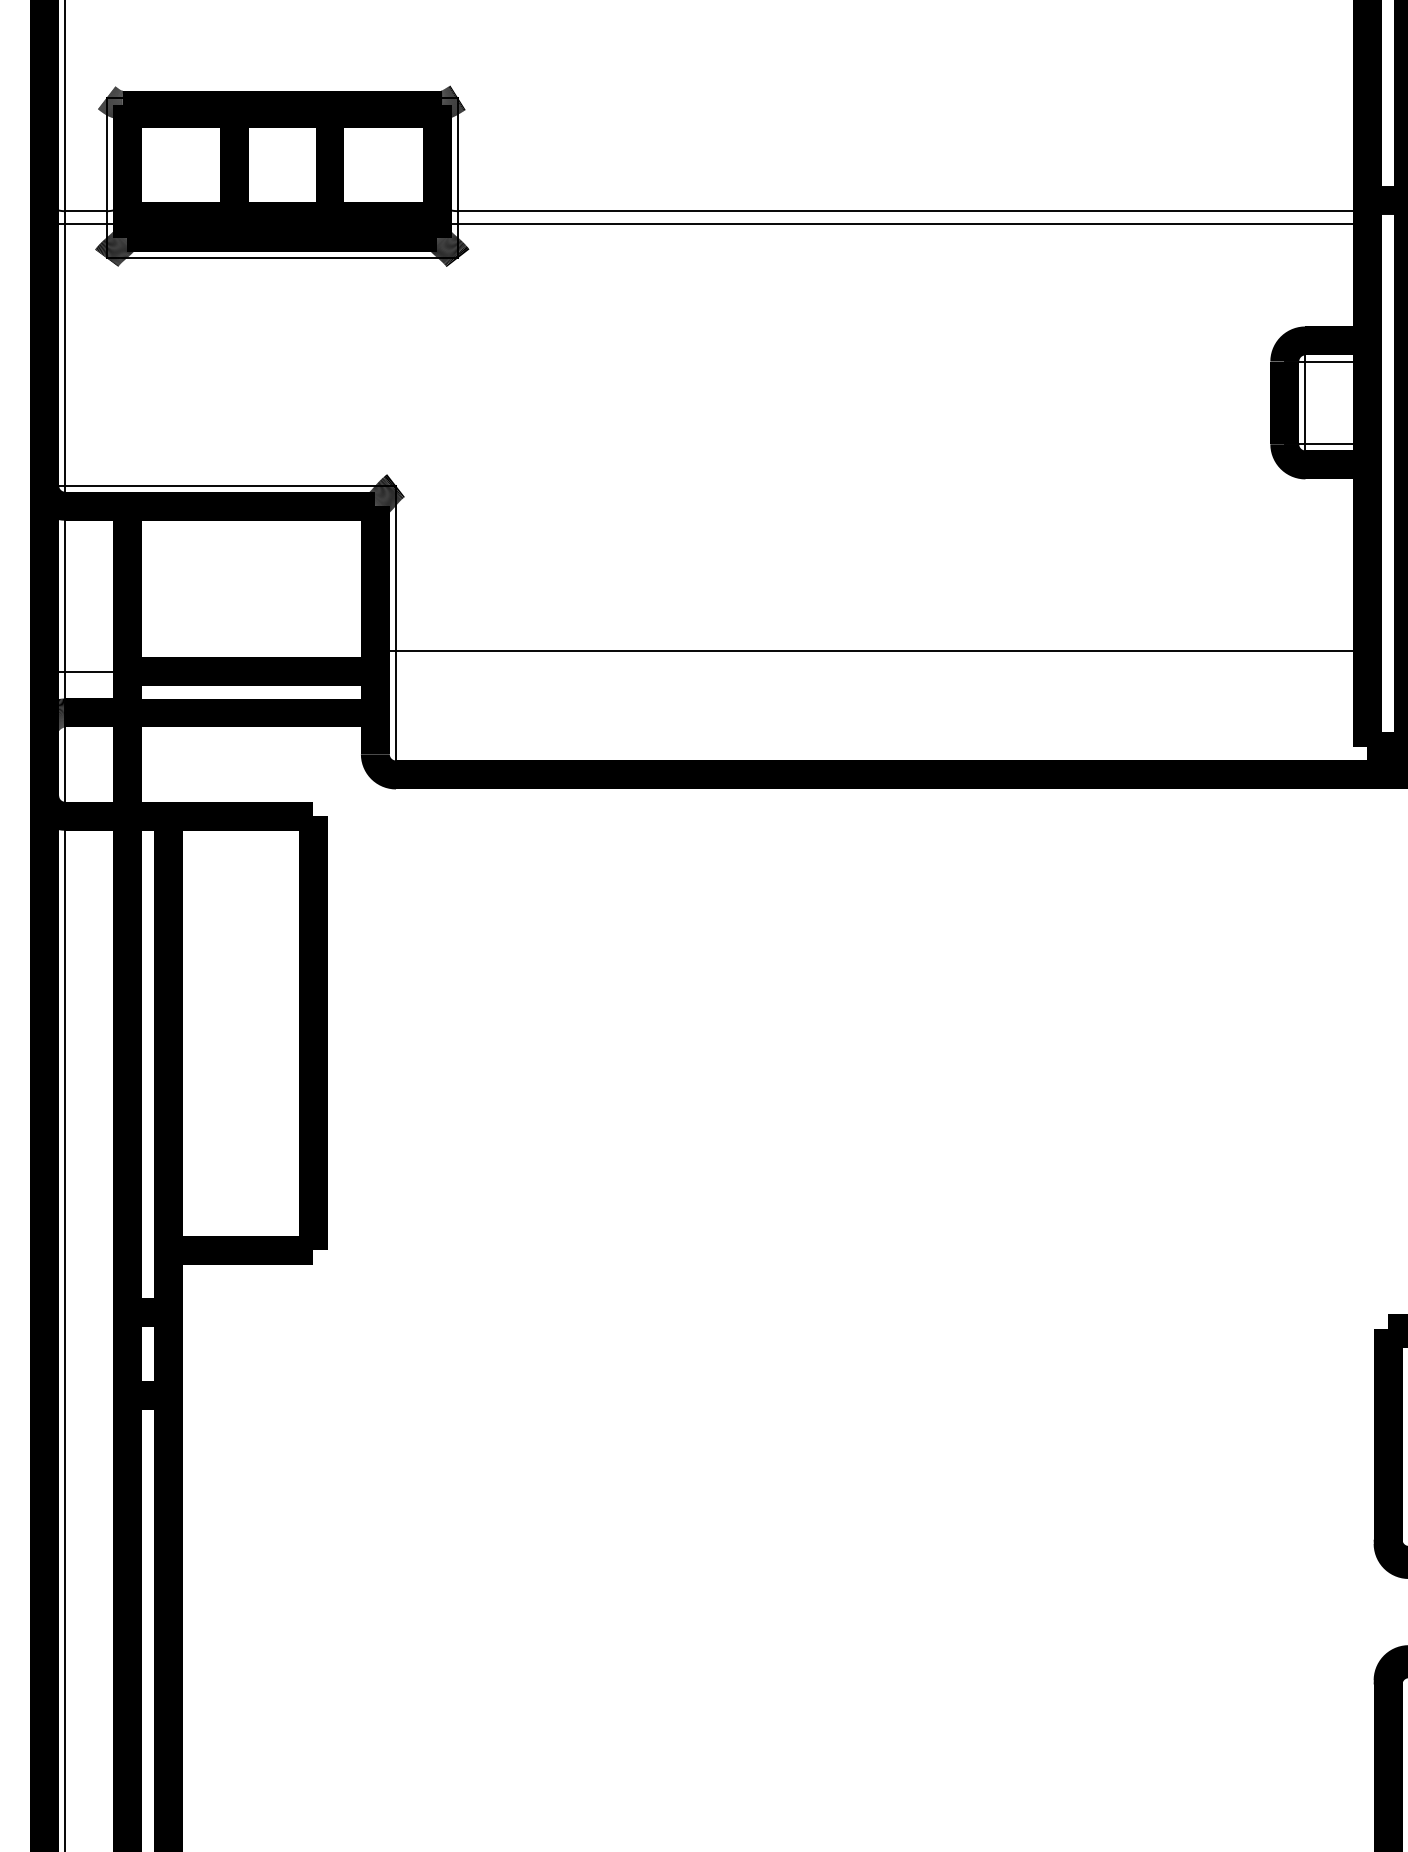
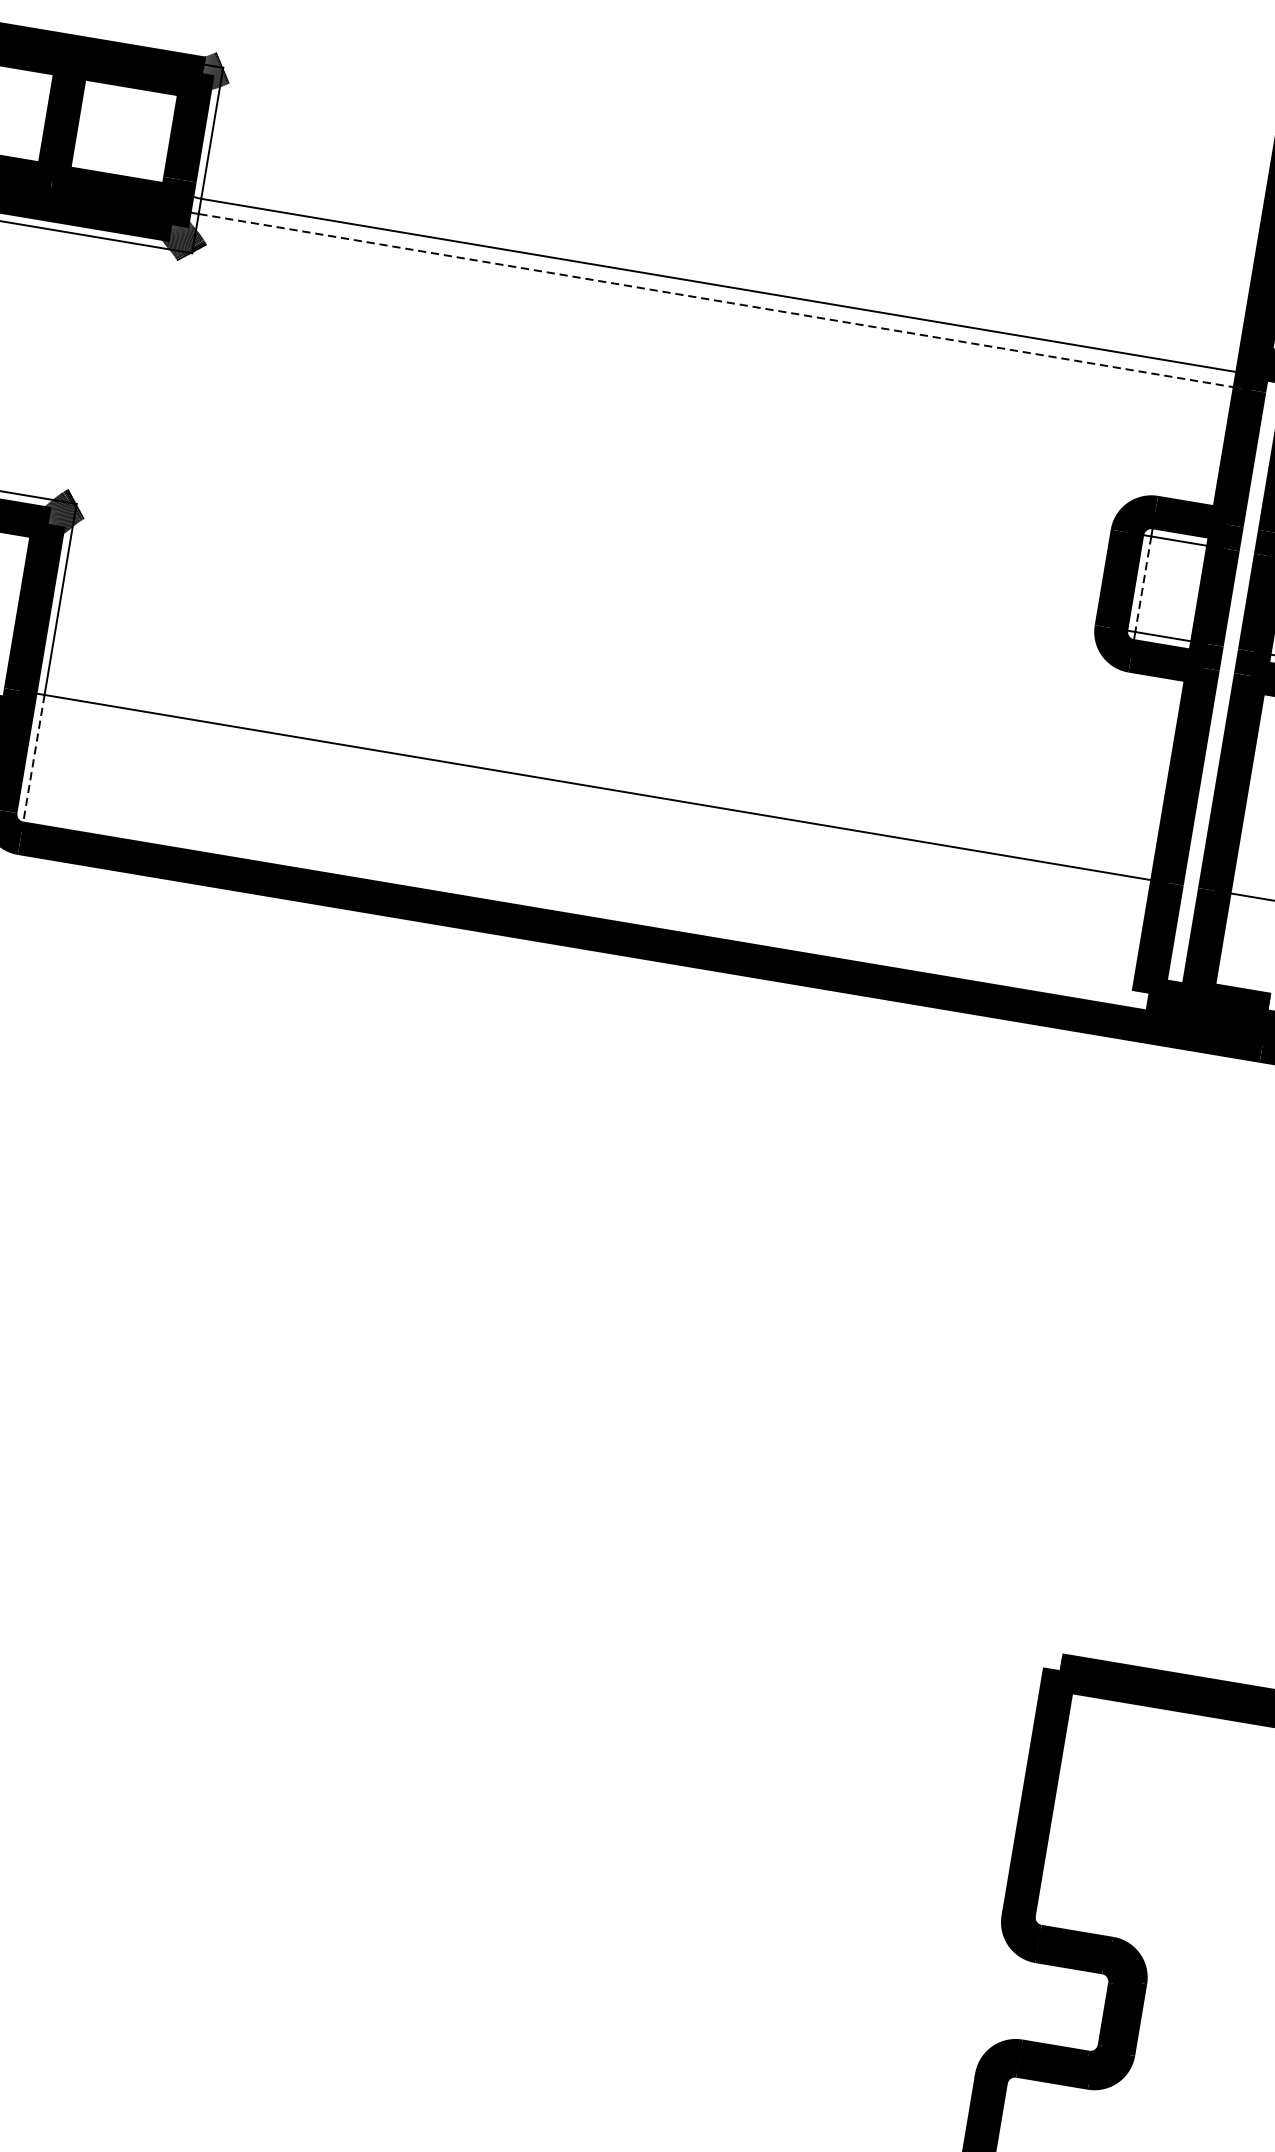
line: (912, 224) -> (723, 302), solid -> dashed
line: (1305, 403) -> (1143, 584), solid -> dashed
line: (396, 713) -> (33, 767), solid -> dashed

